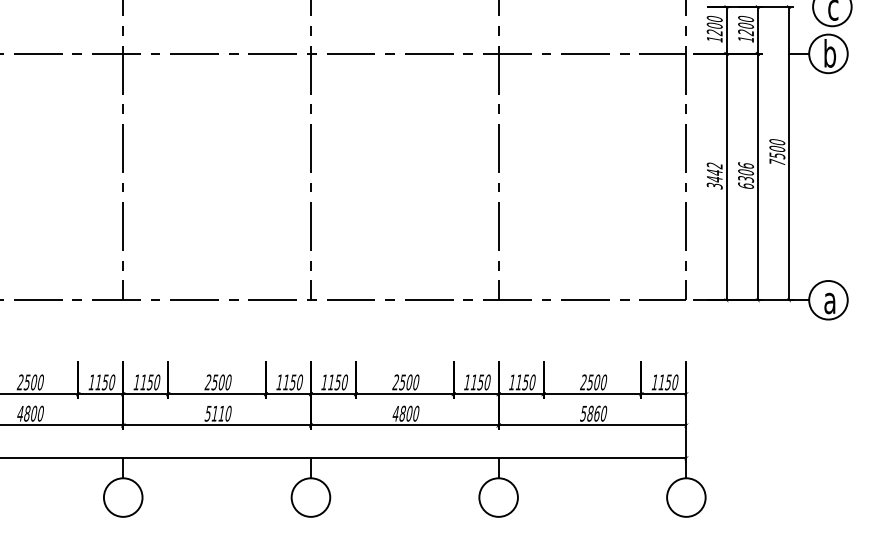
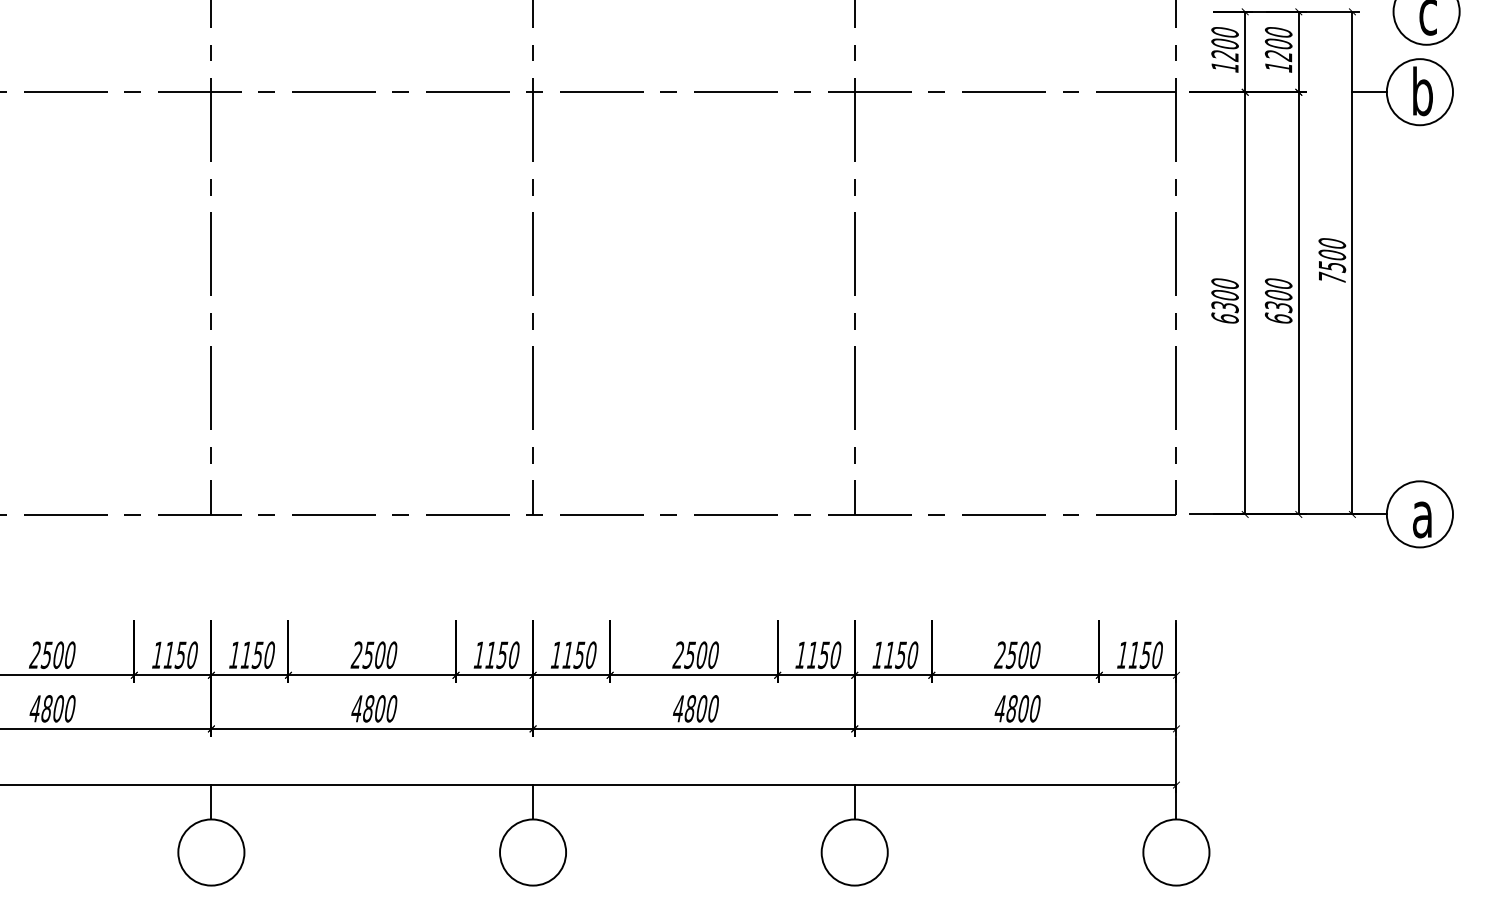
text: (745, 164) -> (1277, 281), 6306 -> 6300
text: (714, 175) -> (1224, 300), 3442 -> 6300
text: (214, 413) -> (367, 708), 5110 -> 4800
text: (590, 413) -> (1012, 708), 5860 -> 4800

